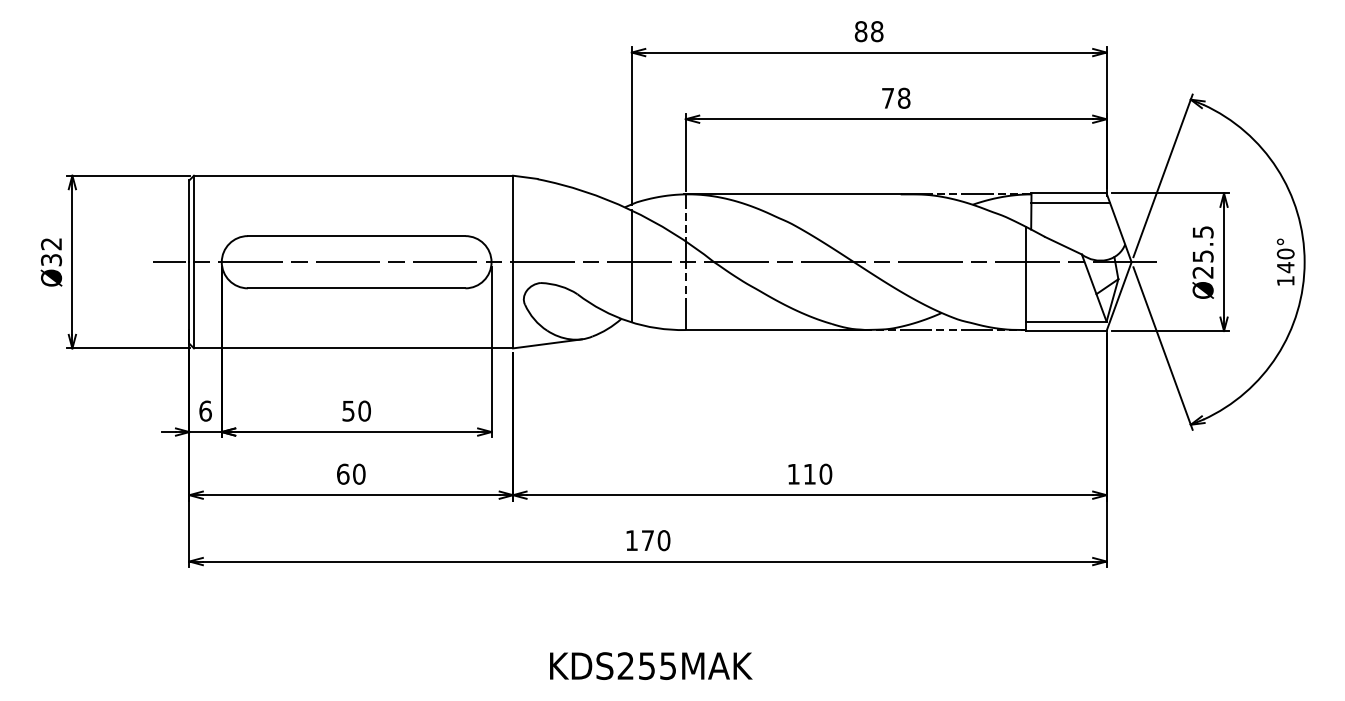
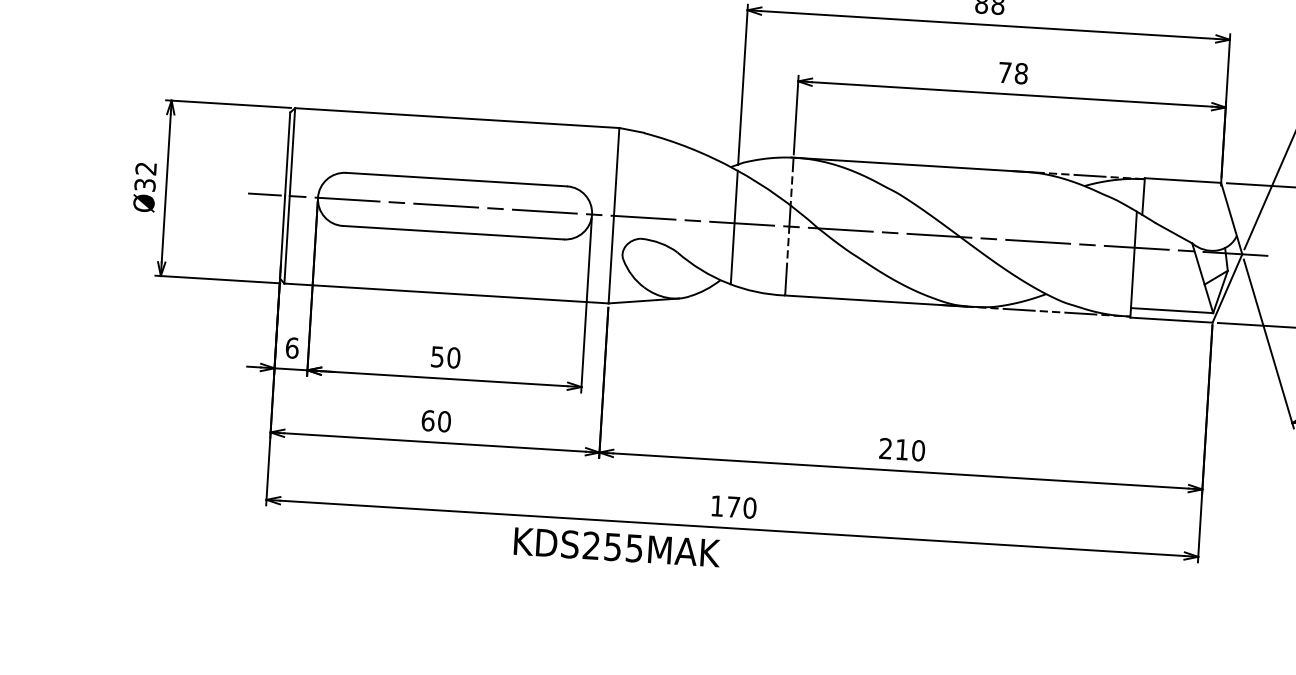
line: (1070, 202) -> (1183, 189), removed
text: (793, 473) -> (885, 447), 110 -> 210
text: (651, 665) -> (617, 546), moved

